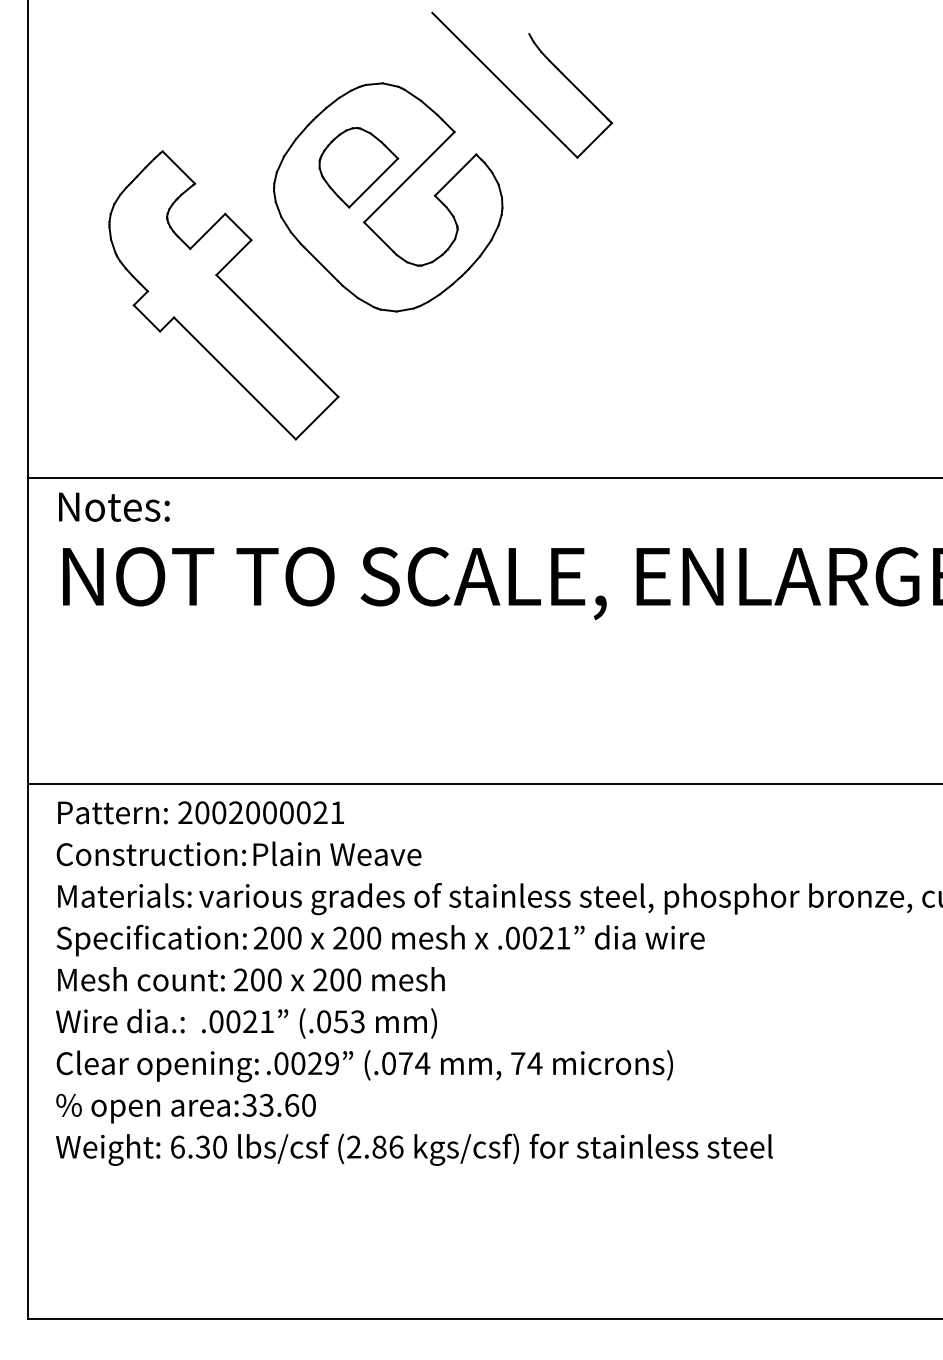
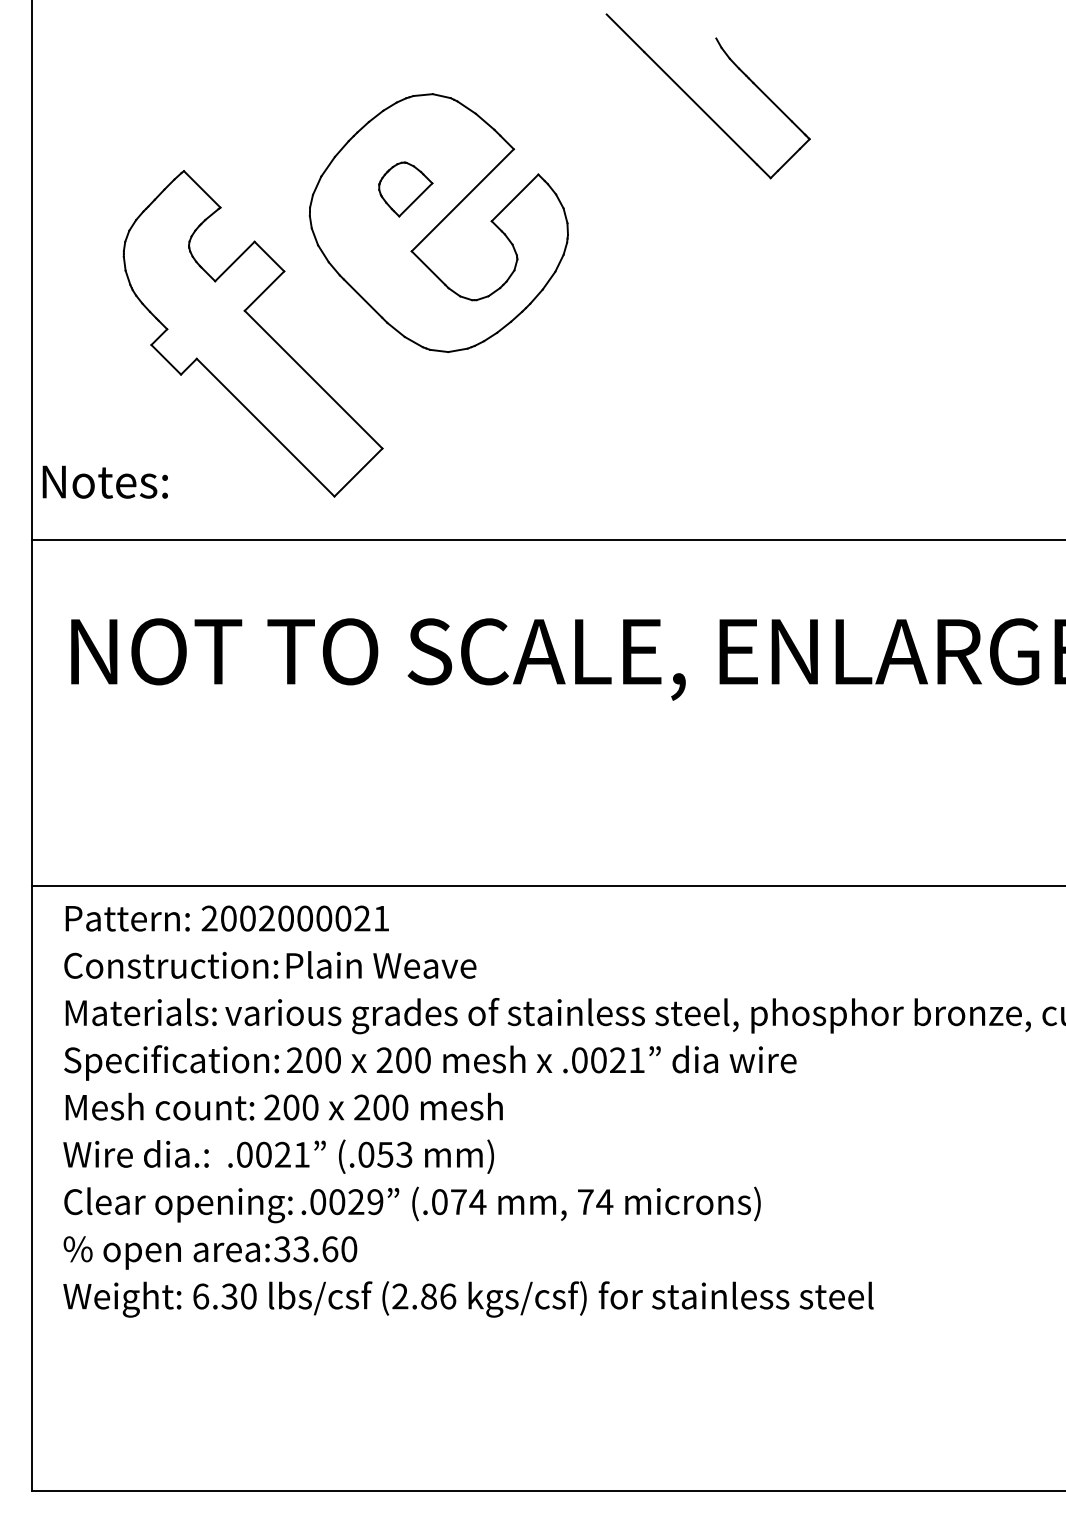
part: (513, 92) -> (698, 104), moved
part: (358, 167) -> (405, 189), size x0.6
text: (113, 506) -> (104, 481), moved

